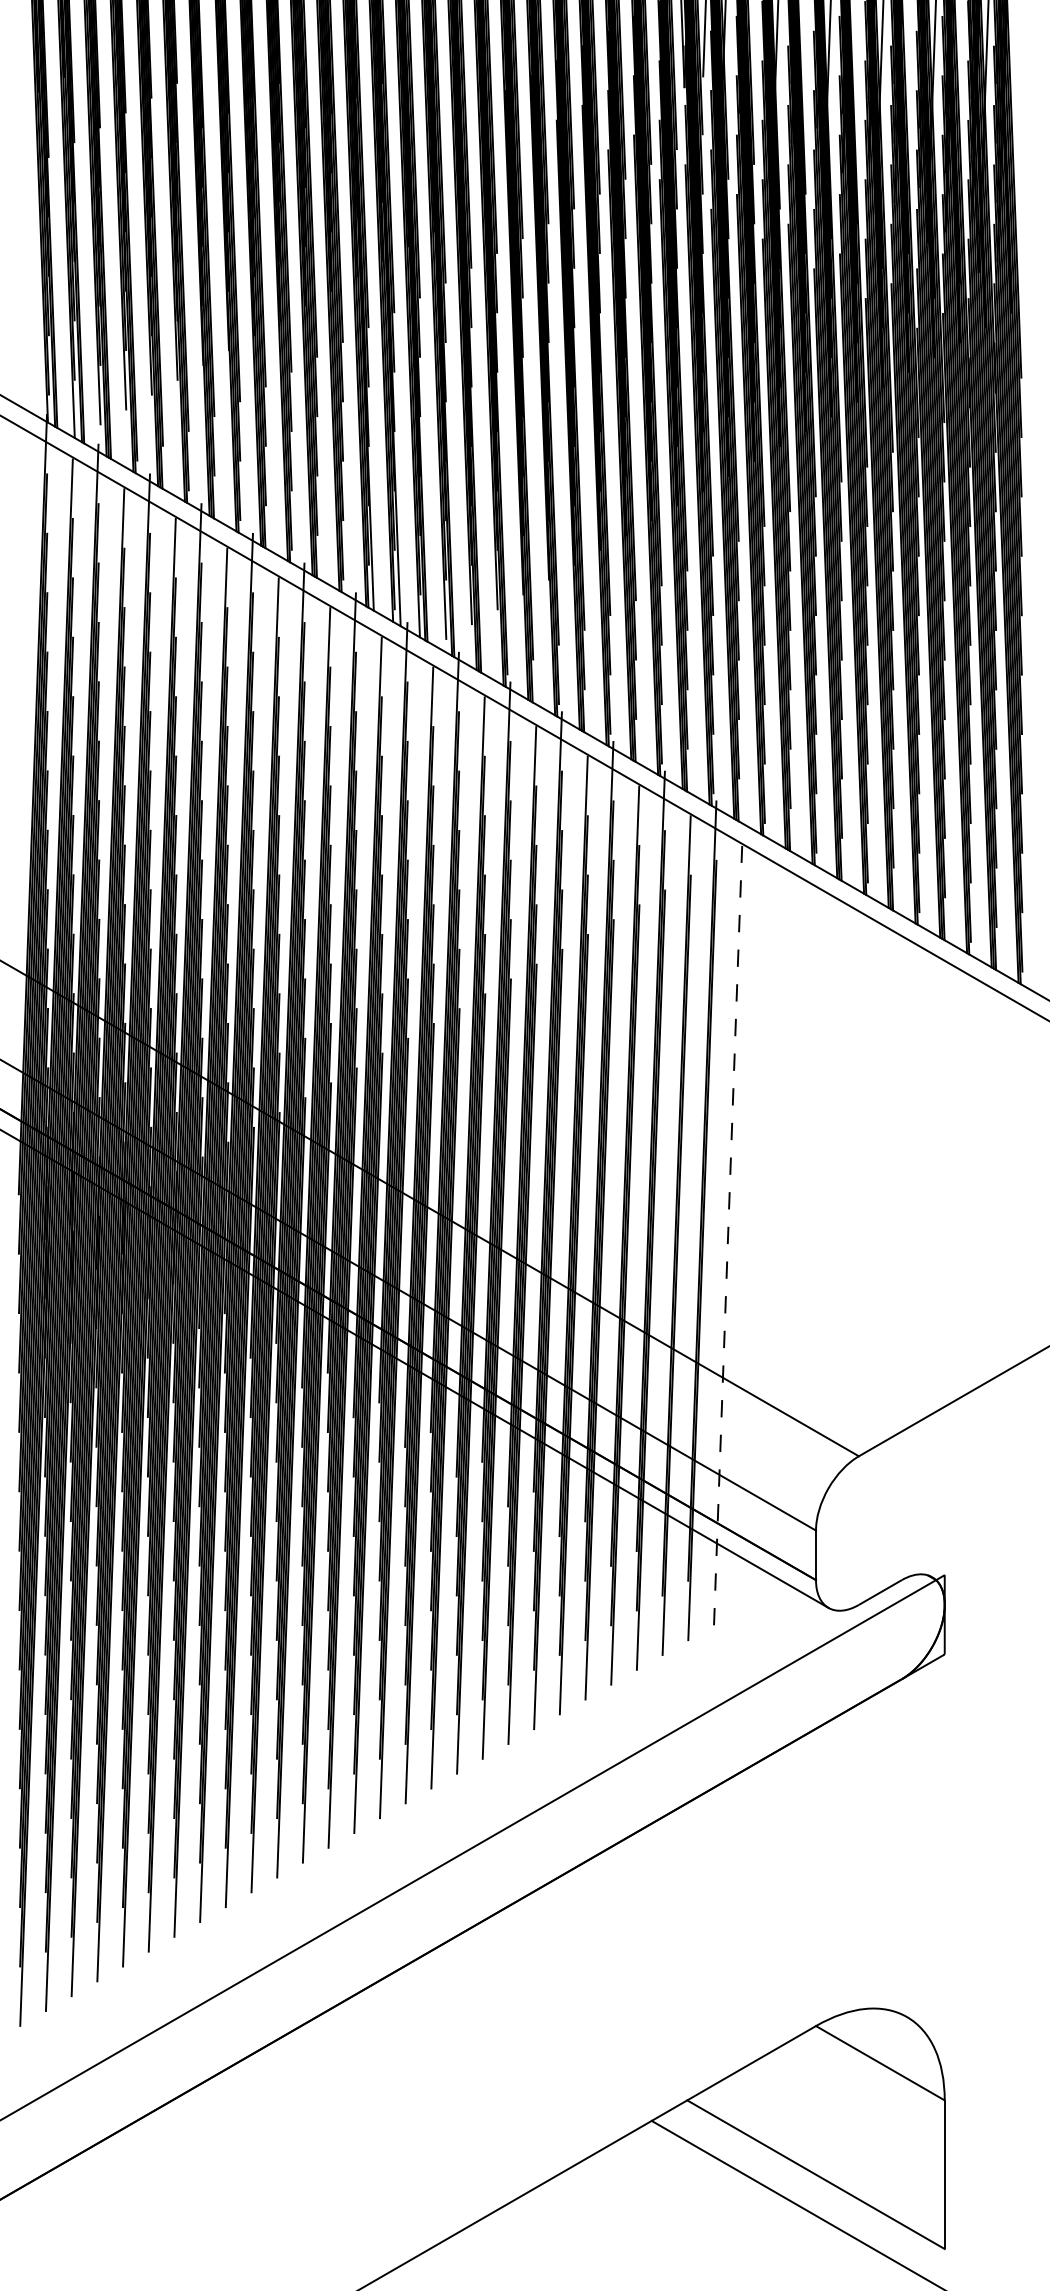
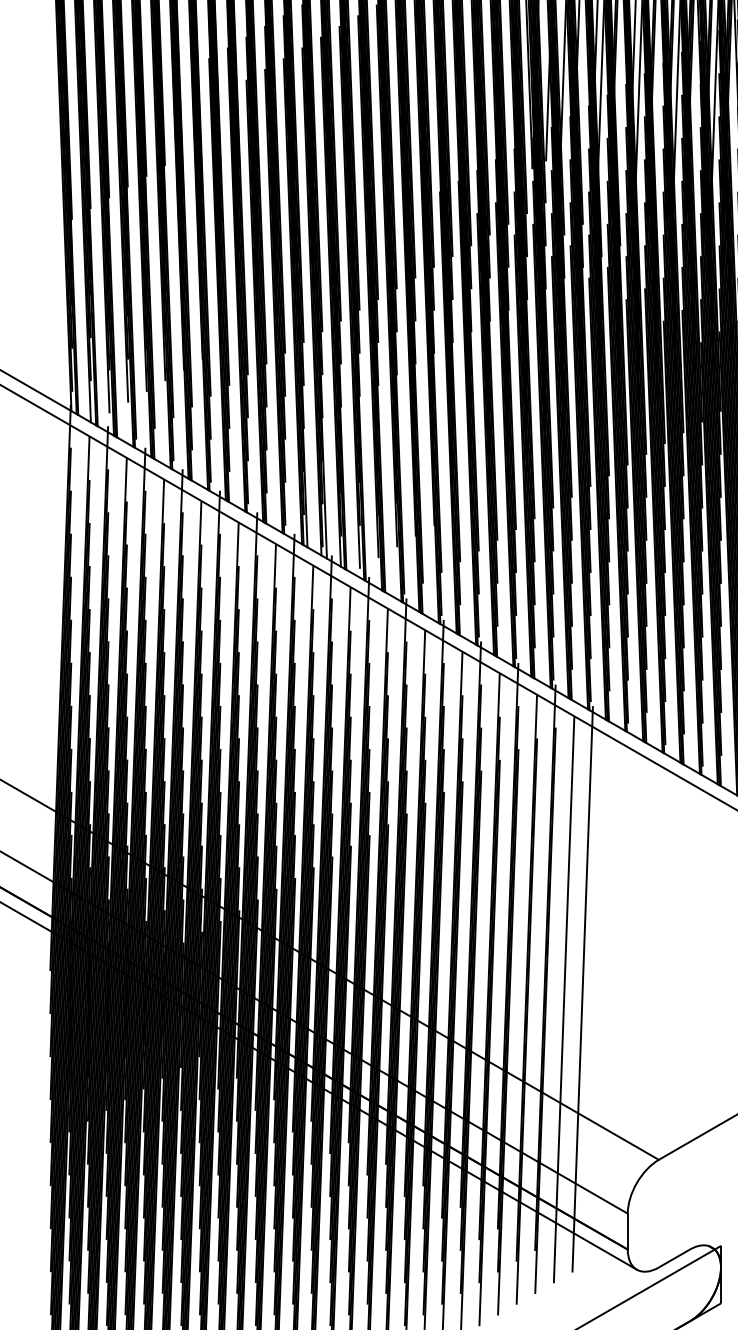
line: (753, 1220) -> (582, 989), added
line: (728, 1235) -> (564, 999), dashed -> solid

